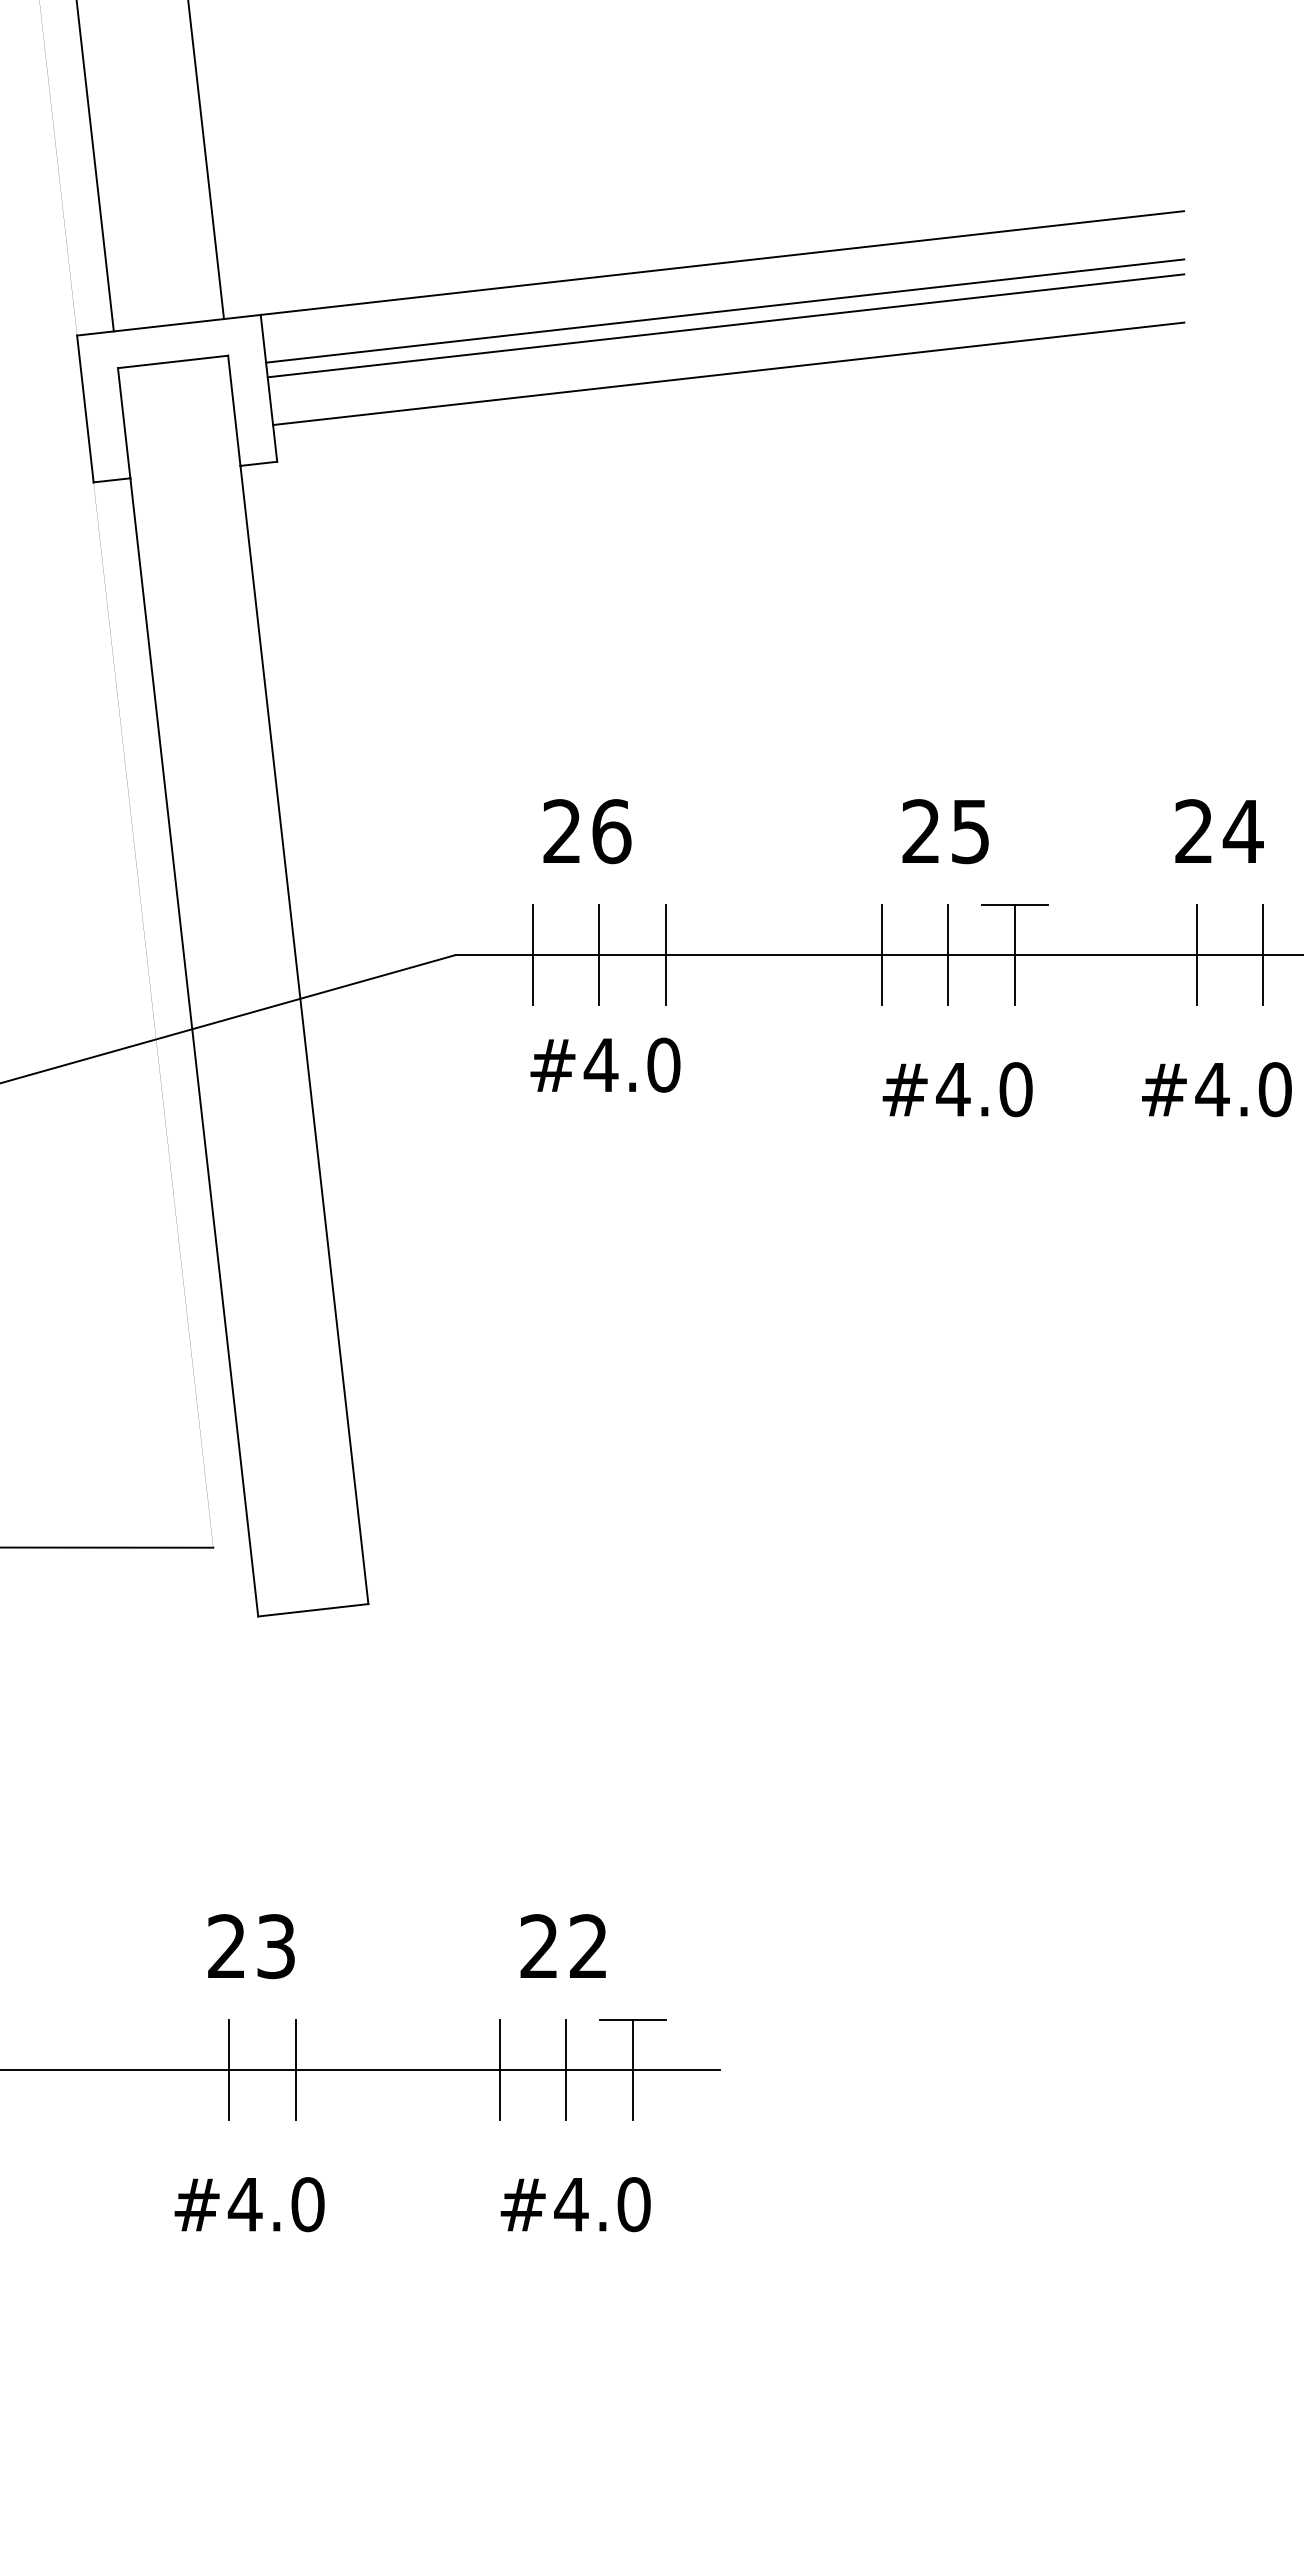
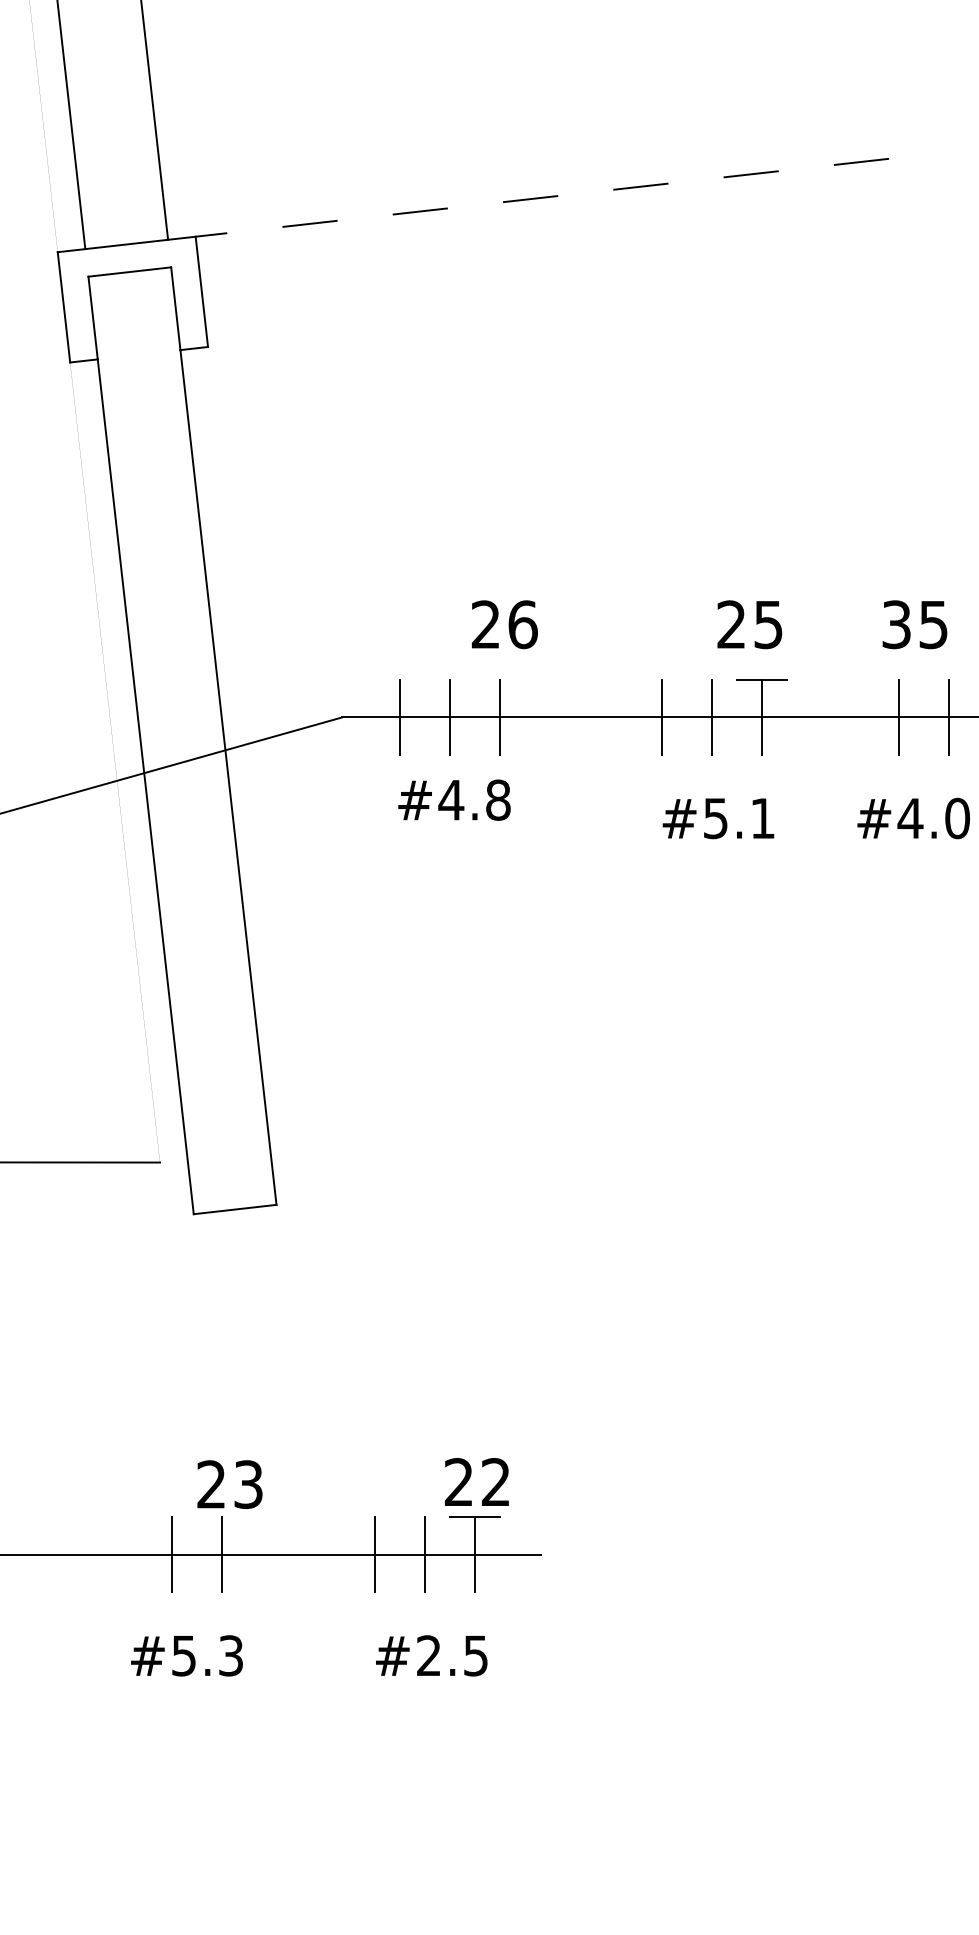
line: (722, 263) -> (542, 198), solid -> dashed
line: (725, 310) -> (544, 233), removed
line: (725, 325) -> (544, 244), removed
line: (728, 373) -> (546, 280), removed
text: (587, 831) -> (504, 624), moved
text: (945, 831) -> (749, 624), moved
text: (1219, 831) -> (915, 624), 24 -> 35
text: (663, 1065) -> (498, 800), #4.0 -> #4.8
text: (984, 1089) -> (739, 818), #4.0 -> #5.1
text: (562, 1945) -> (476, 1481), moved
text: (251, 1946) -> (230, 1484), moved
text: (275, 2204) -> (206, 1655), #4.0 -> #5.3
text: (602, 2204) -> (452, 1655), #4.0 -> #2.5

